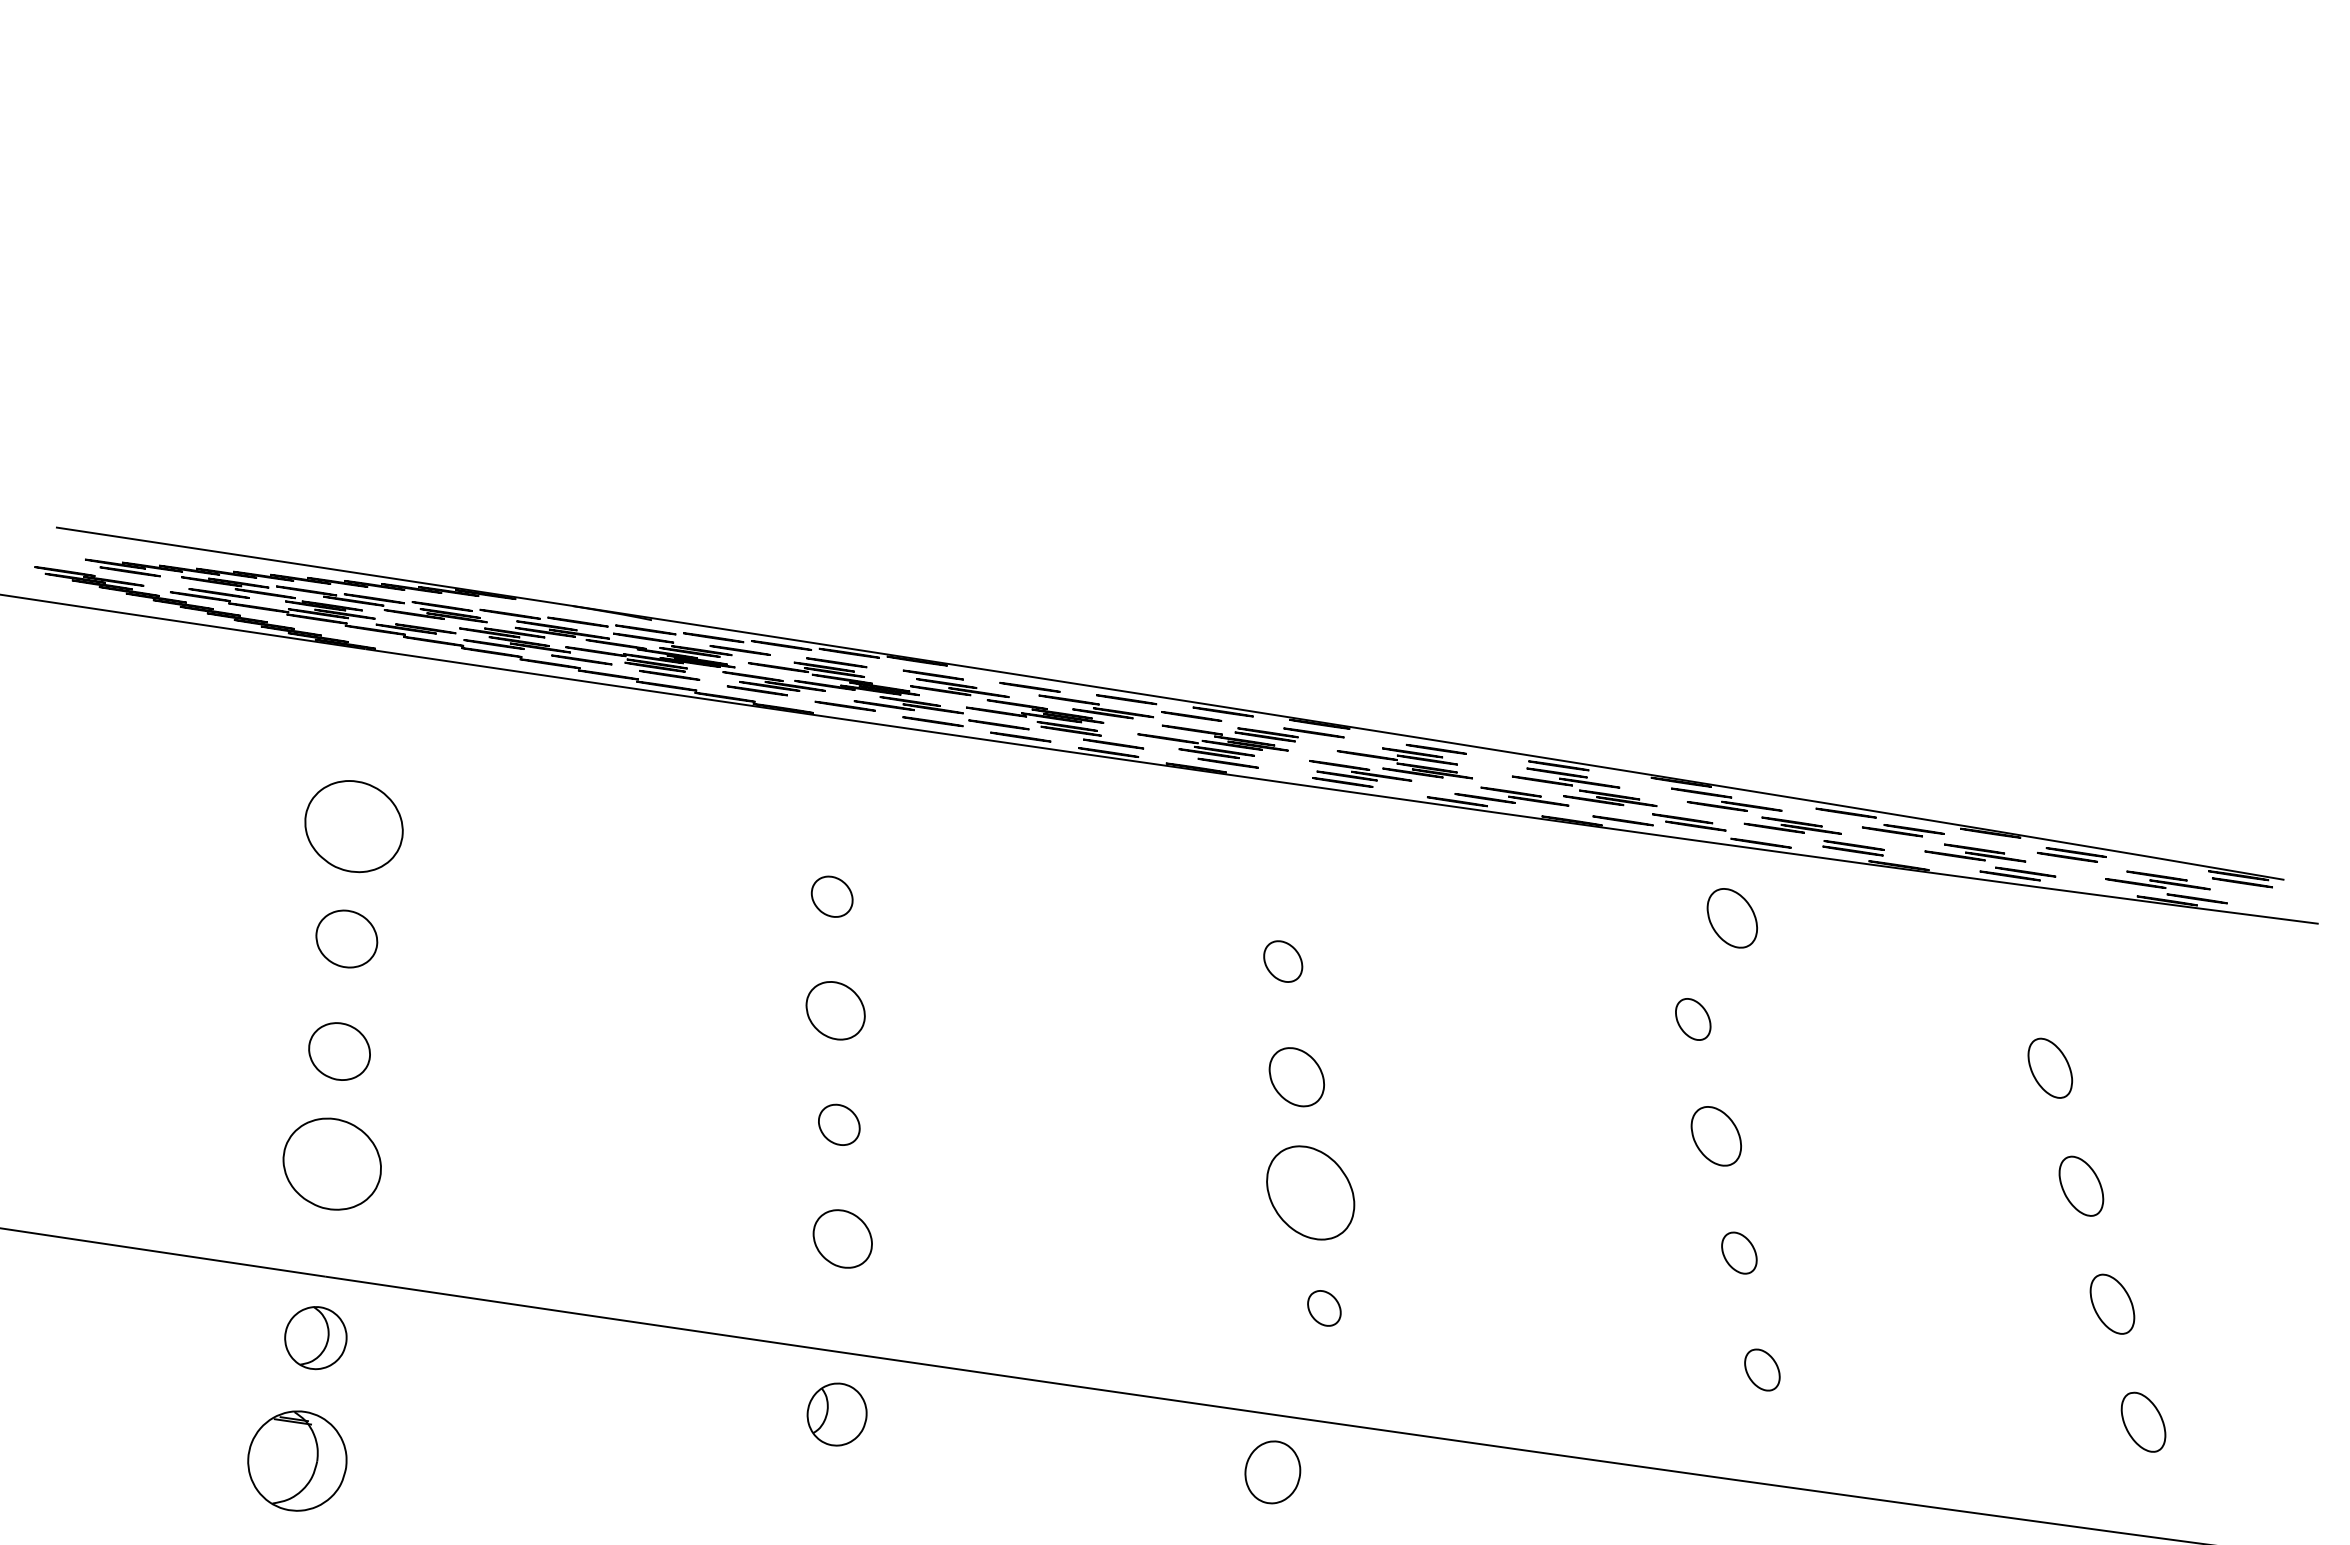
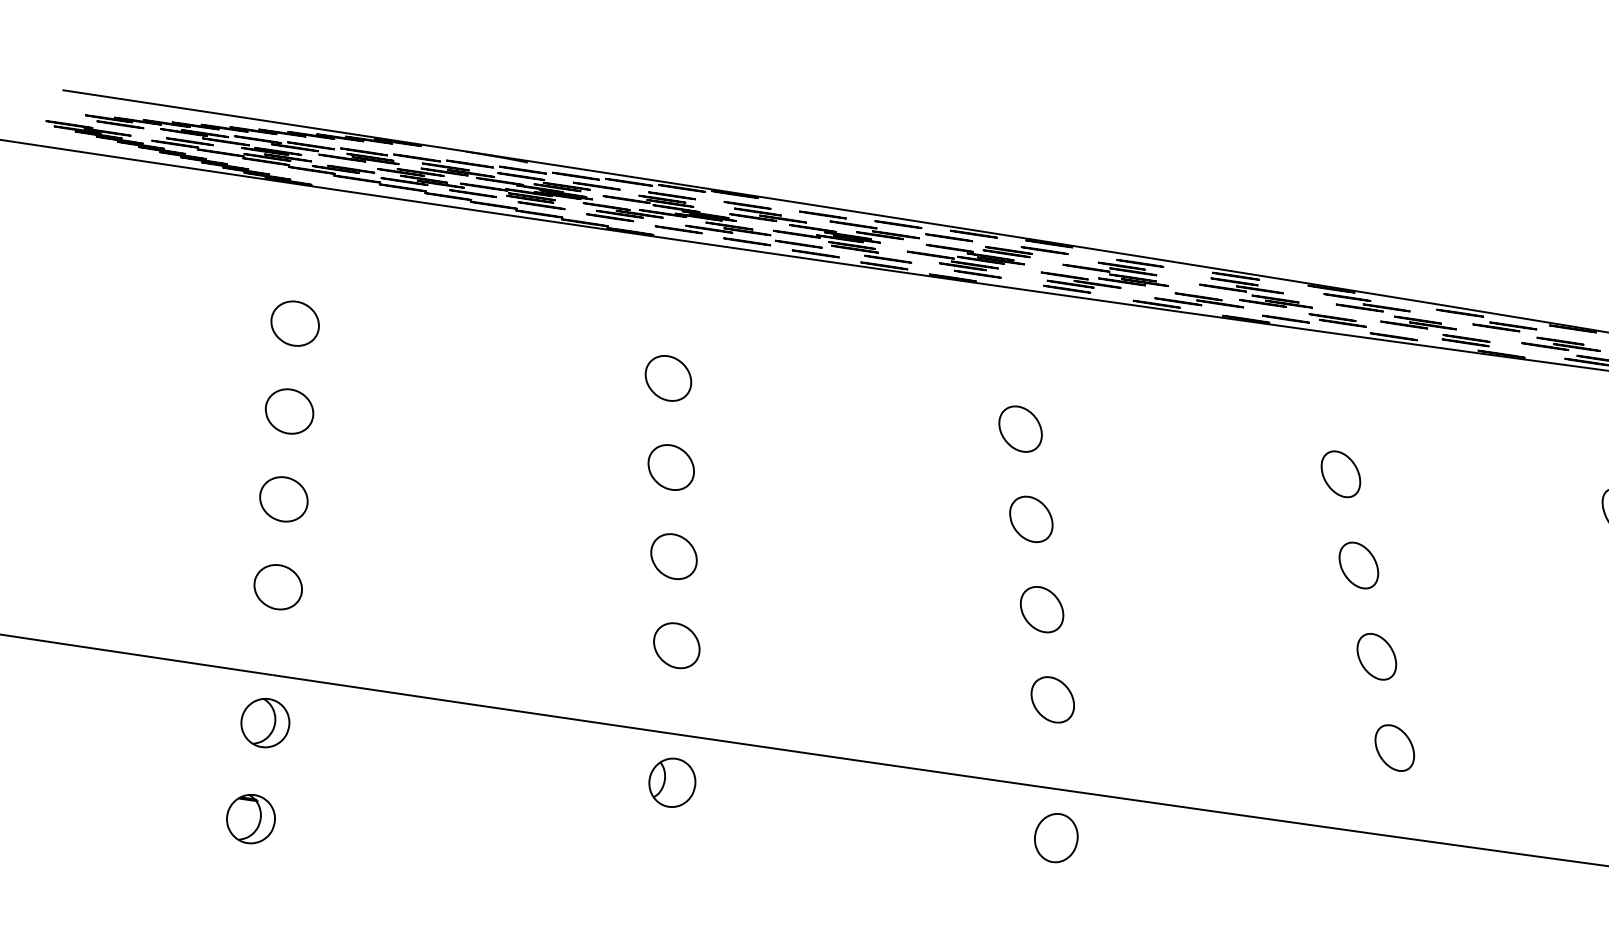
part: (353, 826) -> (294, 323), size x0.62
part: (832, 896) -> (668, 378), size x1.43
part: (1731, 918) -> (1370, 395), removed
part: (1283, 961) -> (1020, 429), size x1.43
part: (1692, 1019) -> (1340, 474), size x1.43
part: (839, 1124) -> (674, 556), size x1.43
part: (332, 1163) -> (278, 586), size x0.62
part: (1310, 1192) -> (1041, 609), size x0.62
part: (1739, 1252) -> (1376, 656), size x1.43
part: (1324, 1308) -> (1052, 699), size x1.67
part: (1762, 1369) -> (1394, 747), size x1.43
part: (297, 1460) -> (251, 818), size x0.62
part: (1272, 1472) -> (1056, 838), moved

